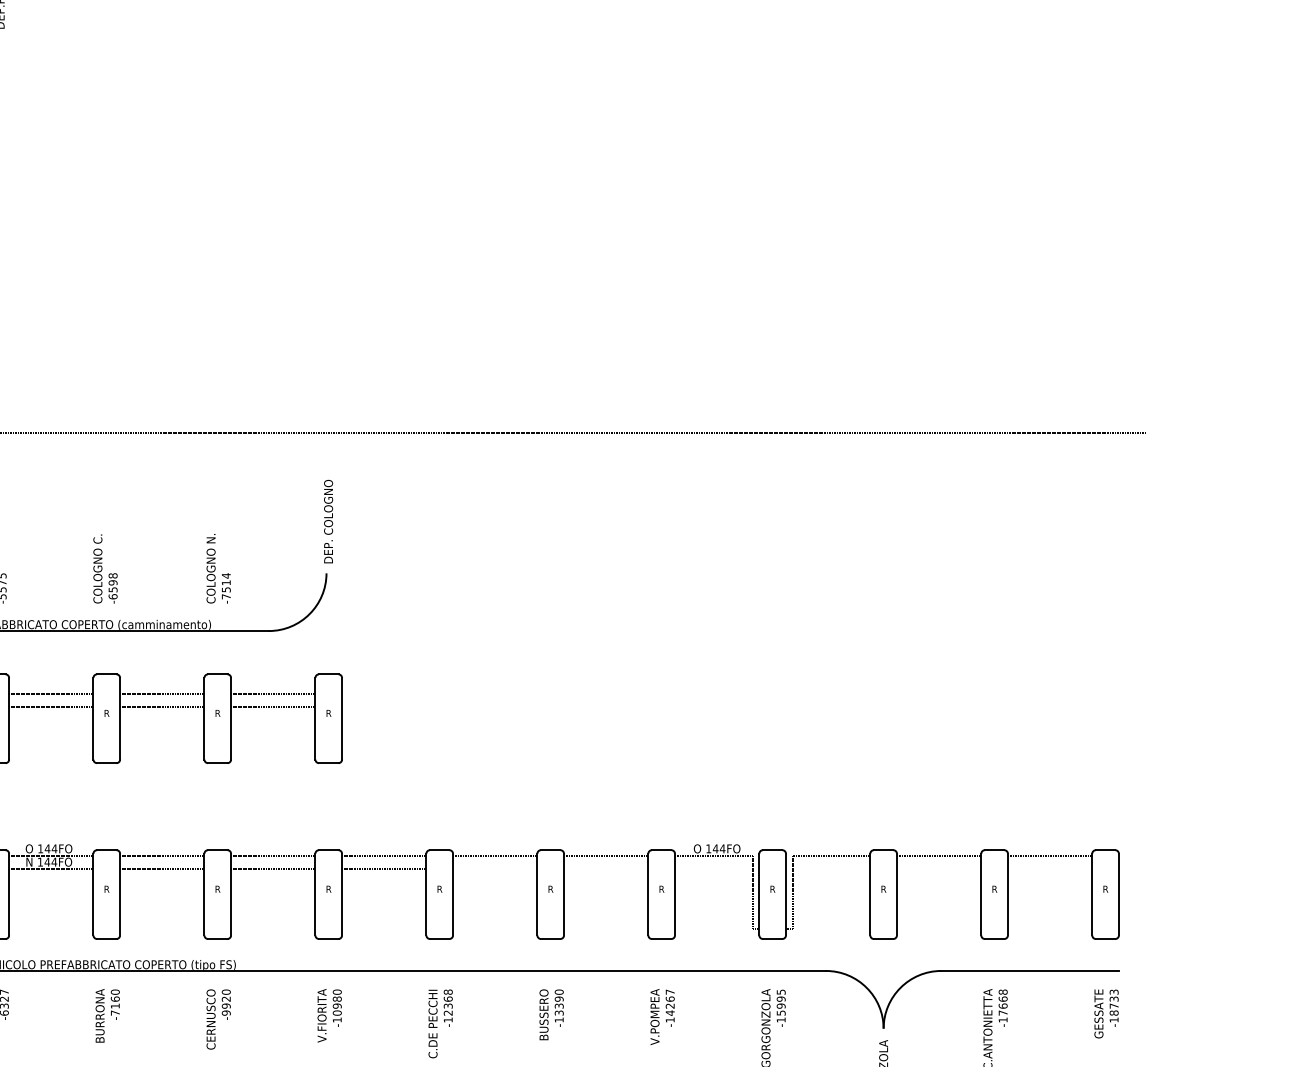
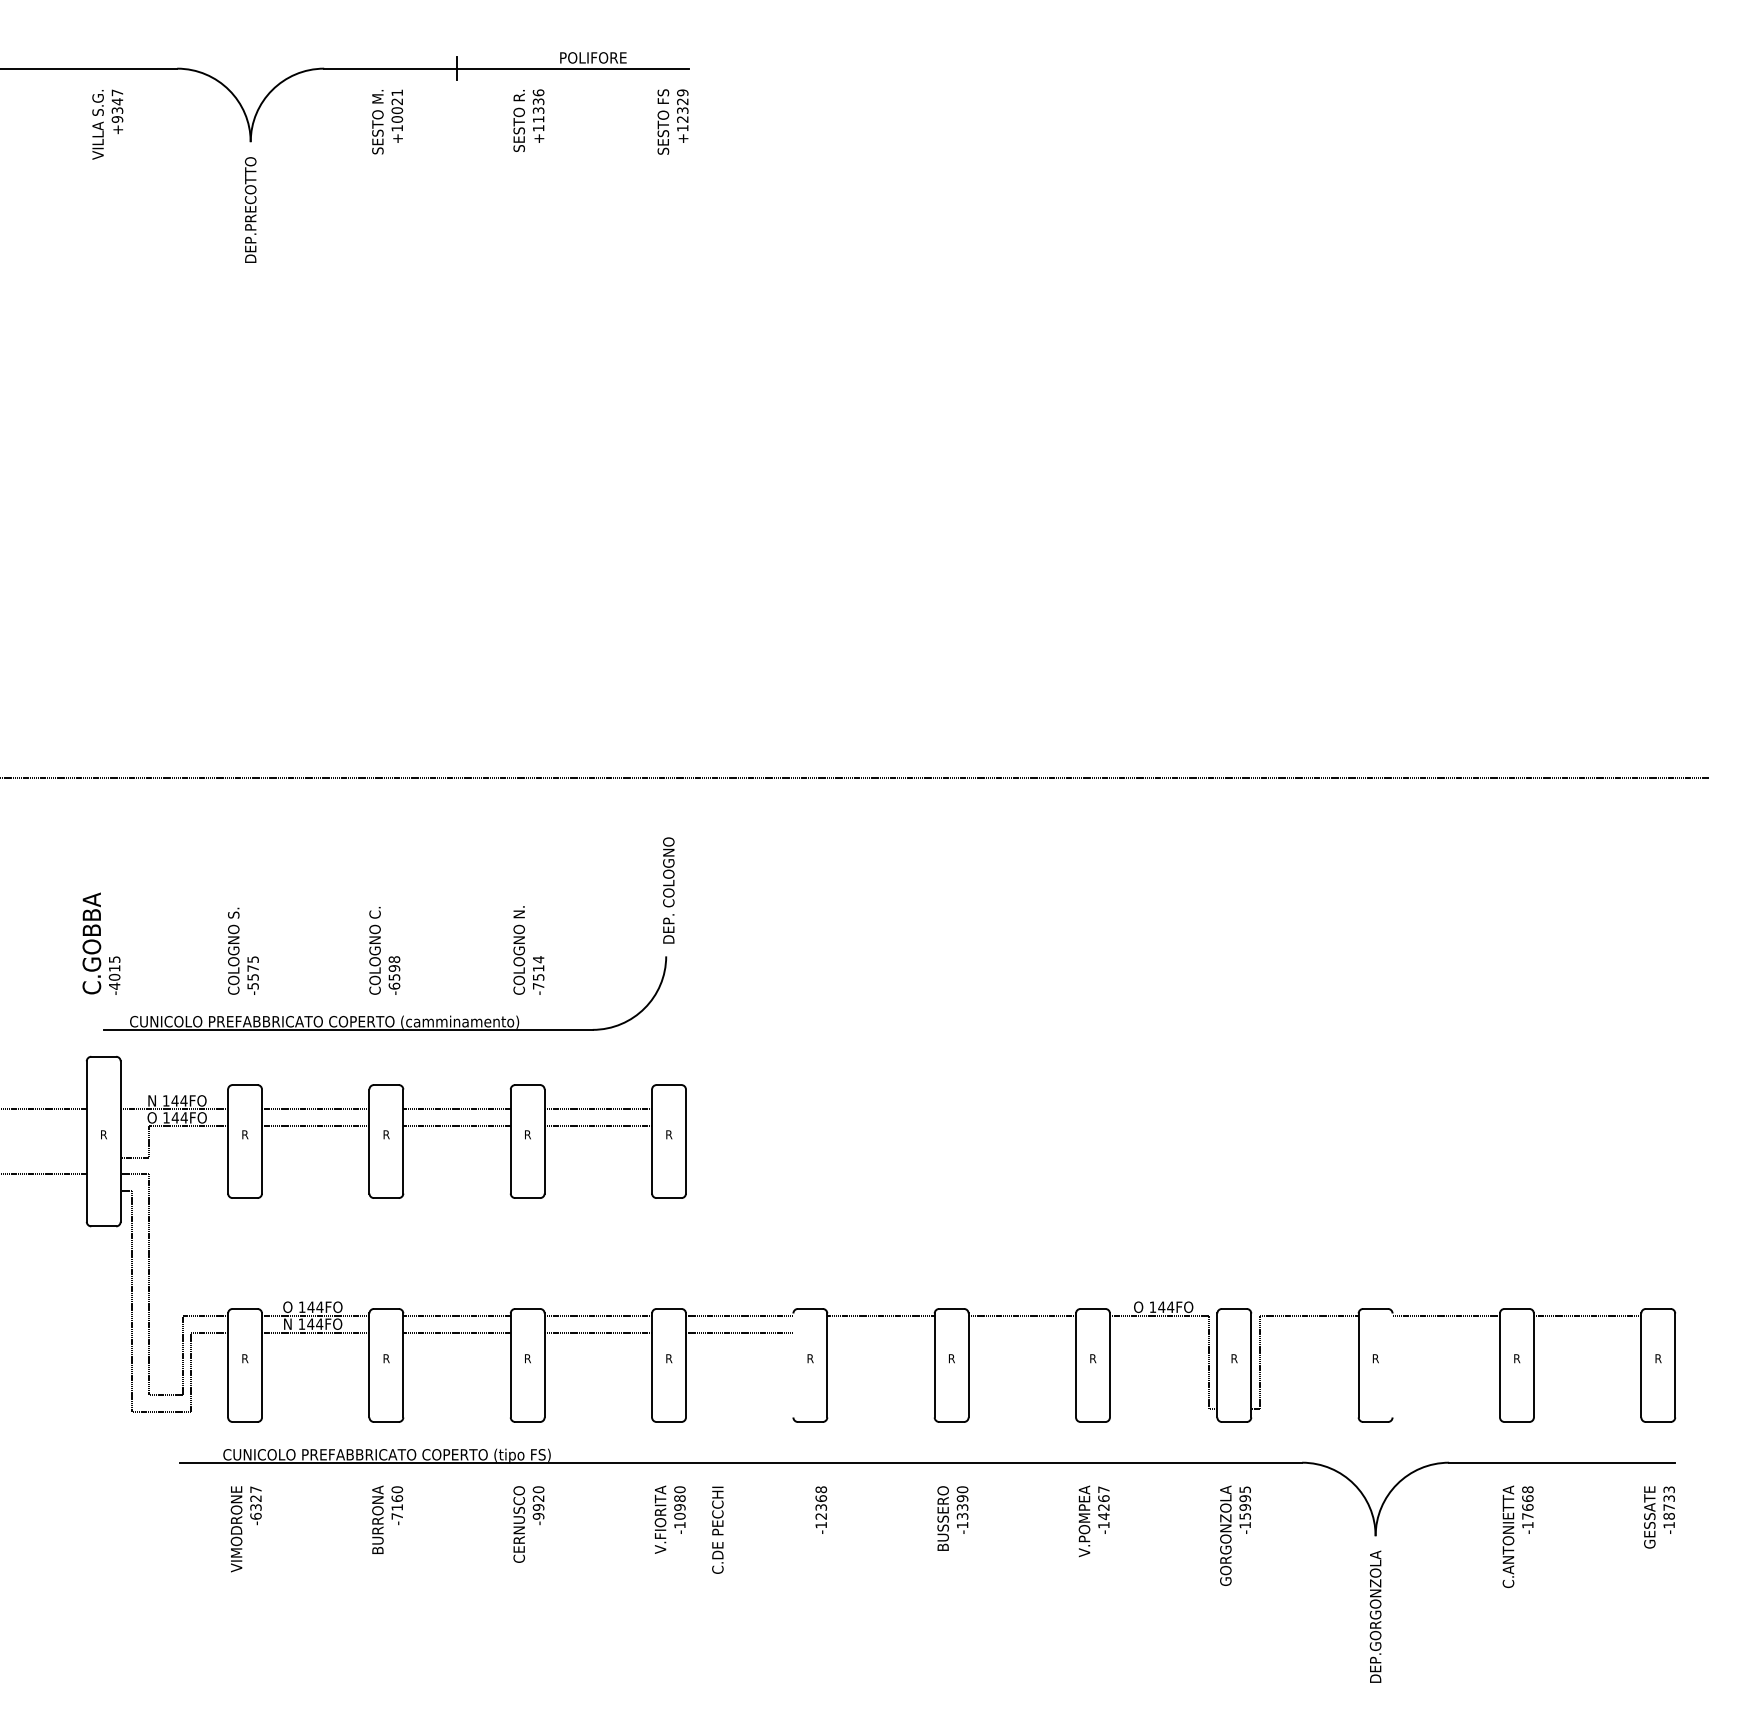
line: (426, 894) -> (793, 1365), removed
line: (896, 894) -> (1392, 1365), removed
text: (432, 1023) -> (717, 1529), moved

